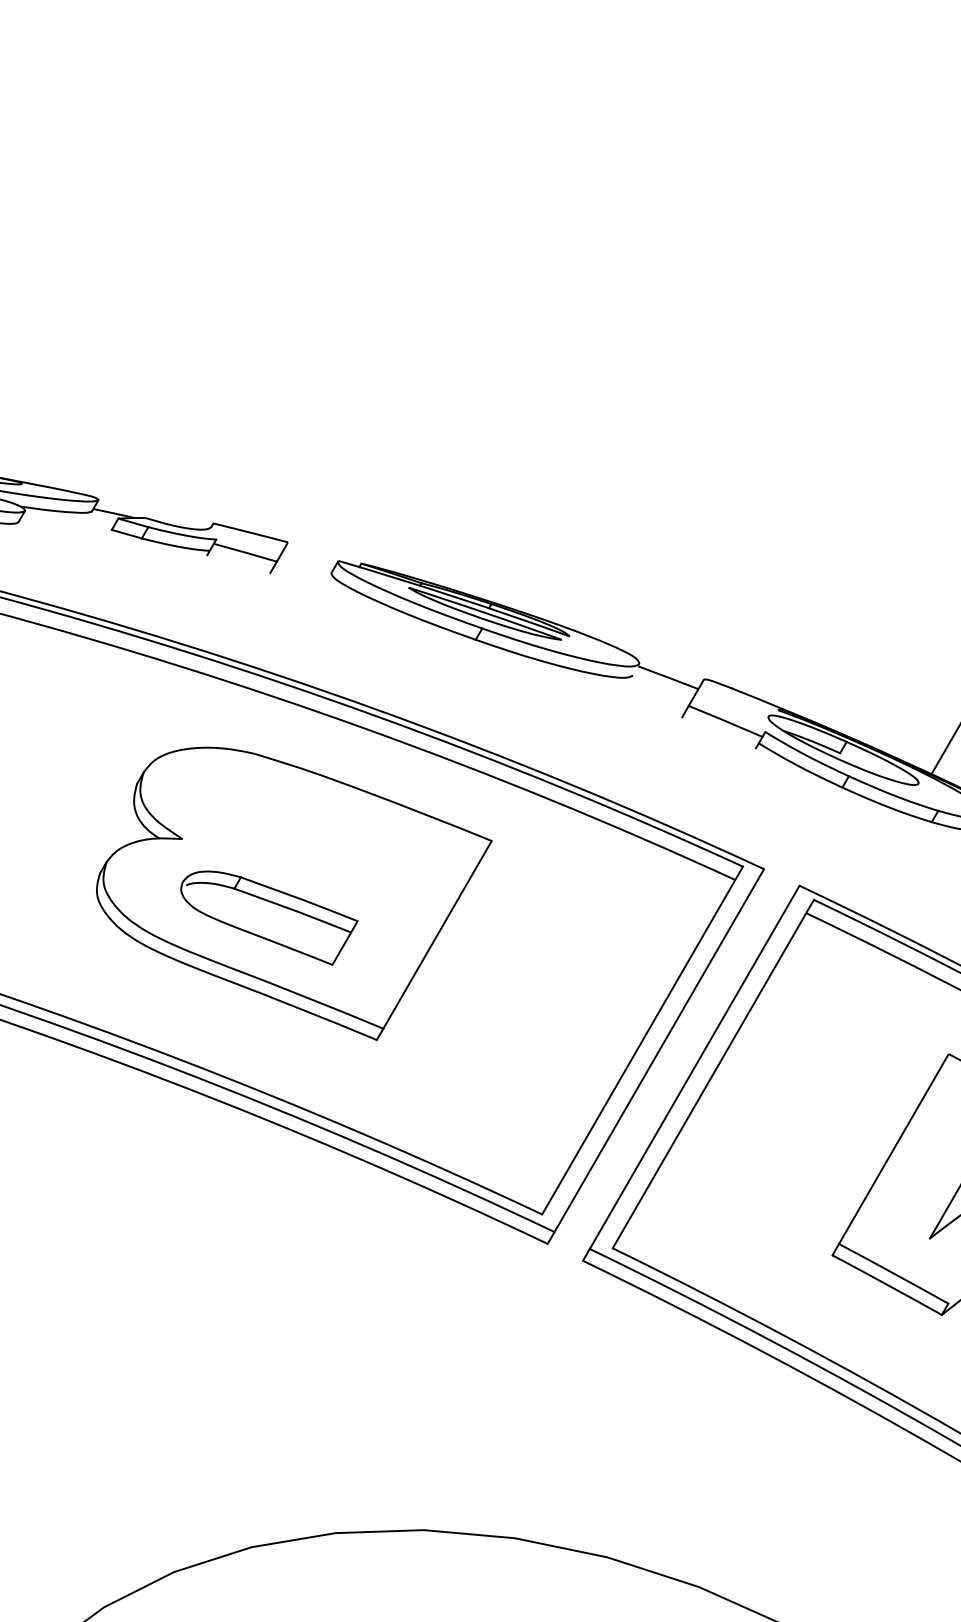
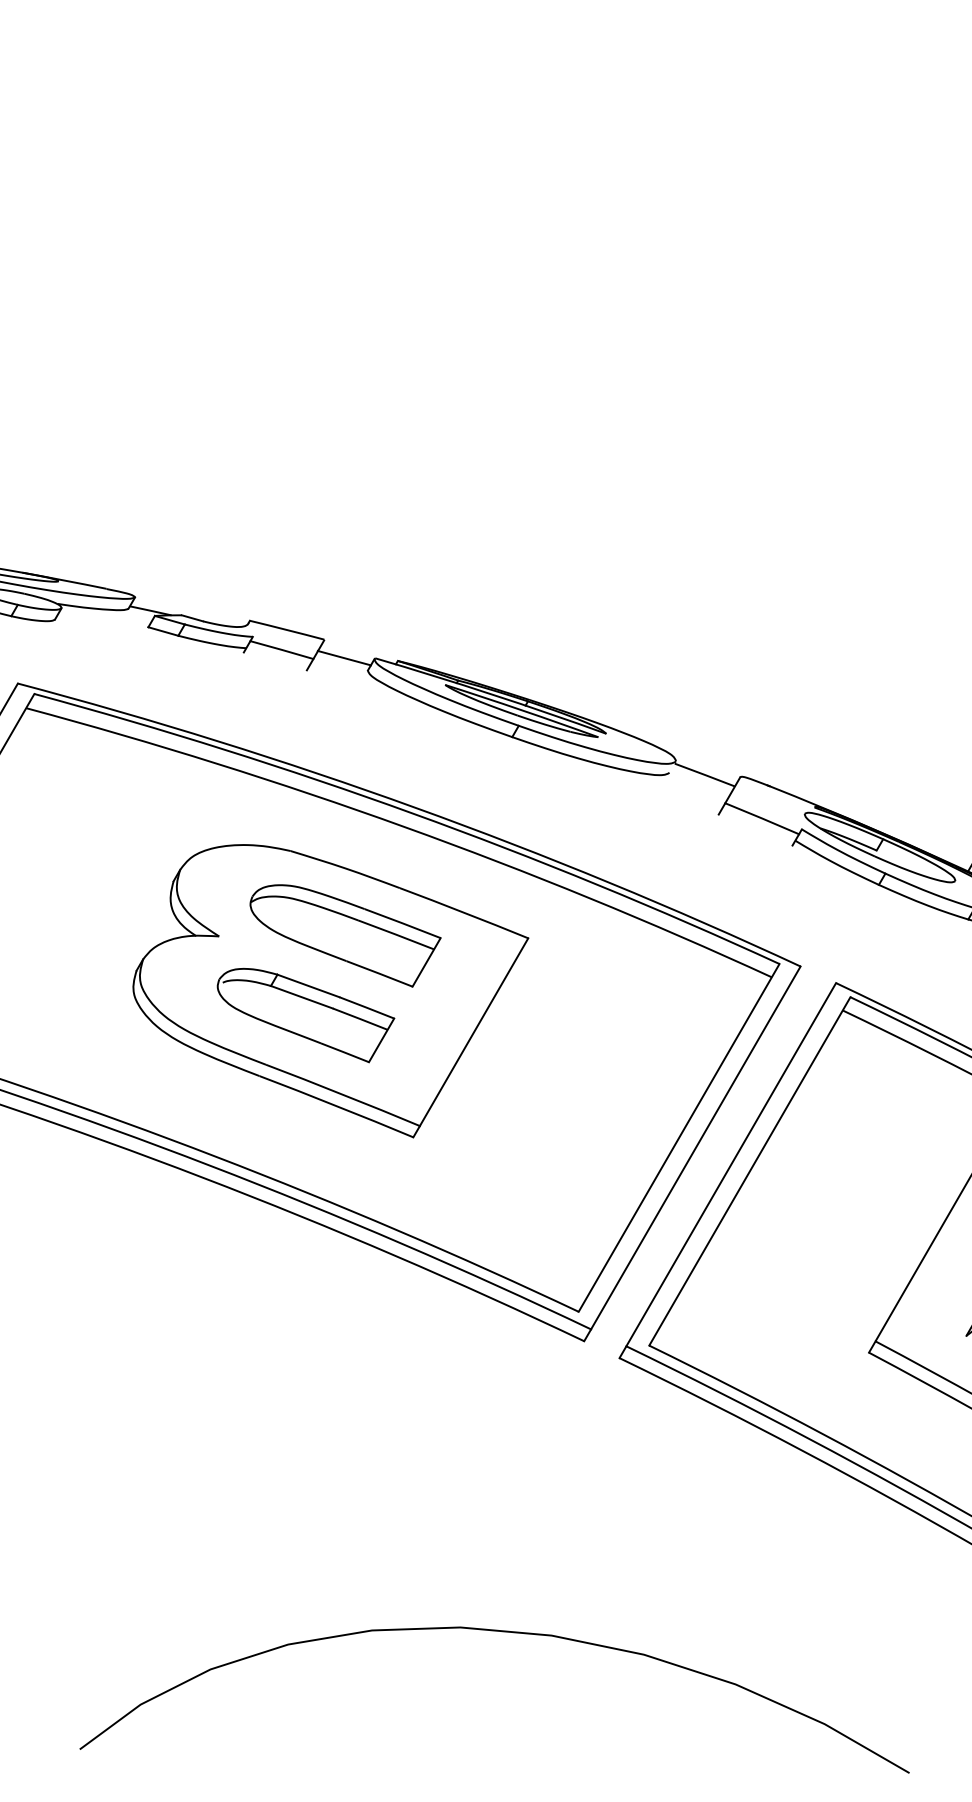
line: (306, 560) -> (343, 657), added
part: (308, 838) -> (345, 935), added

